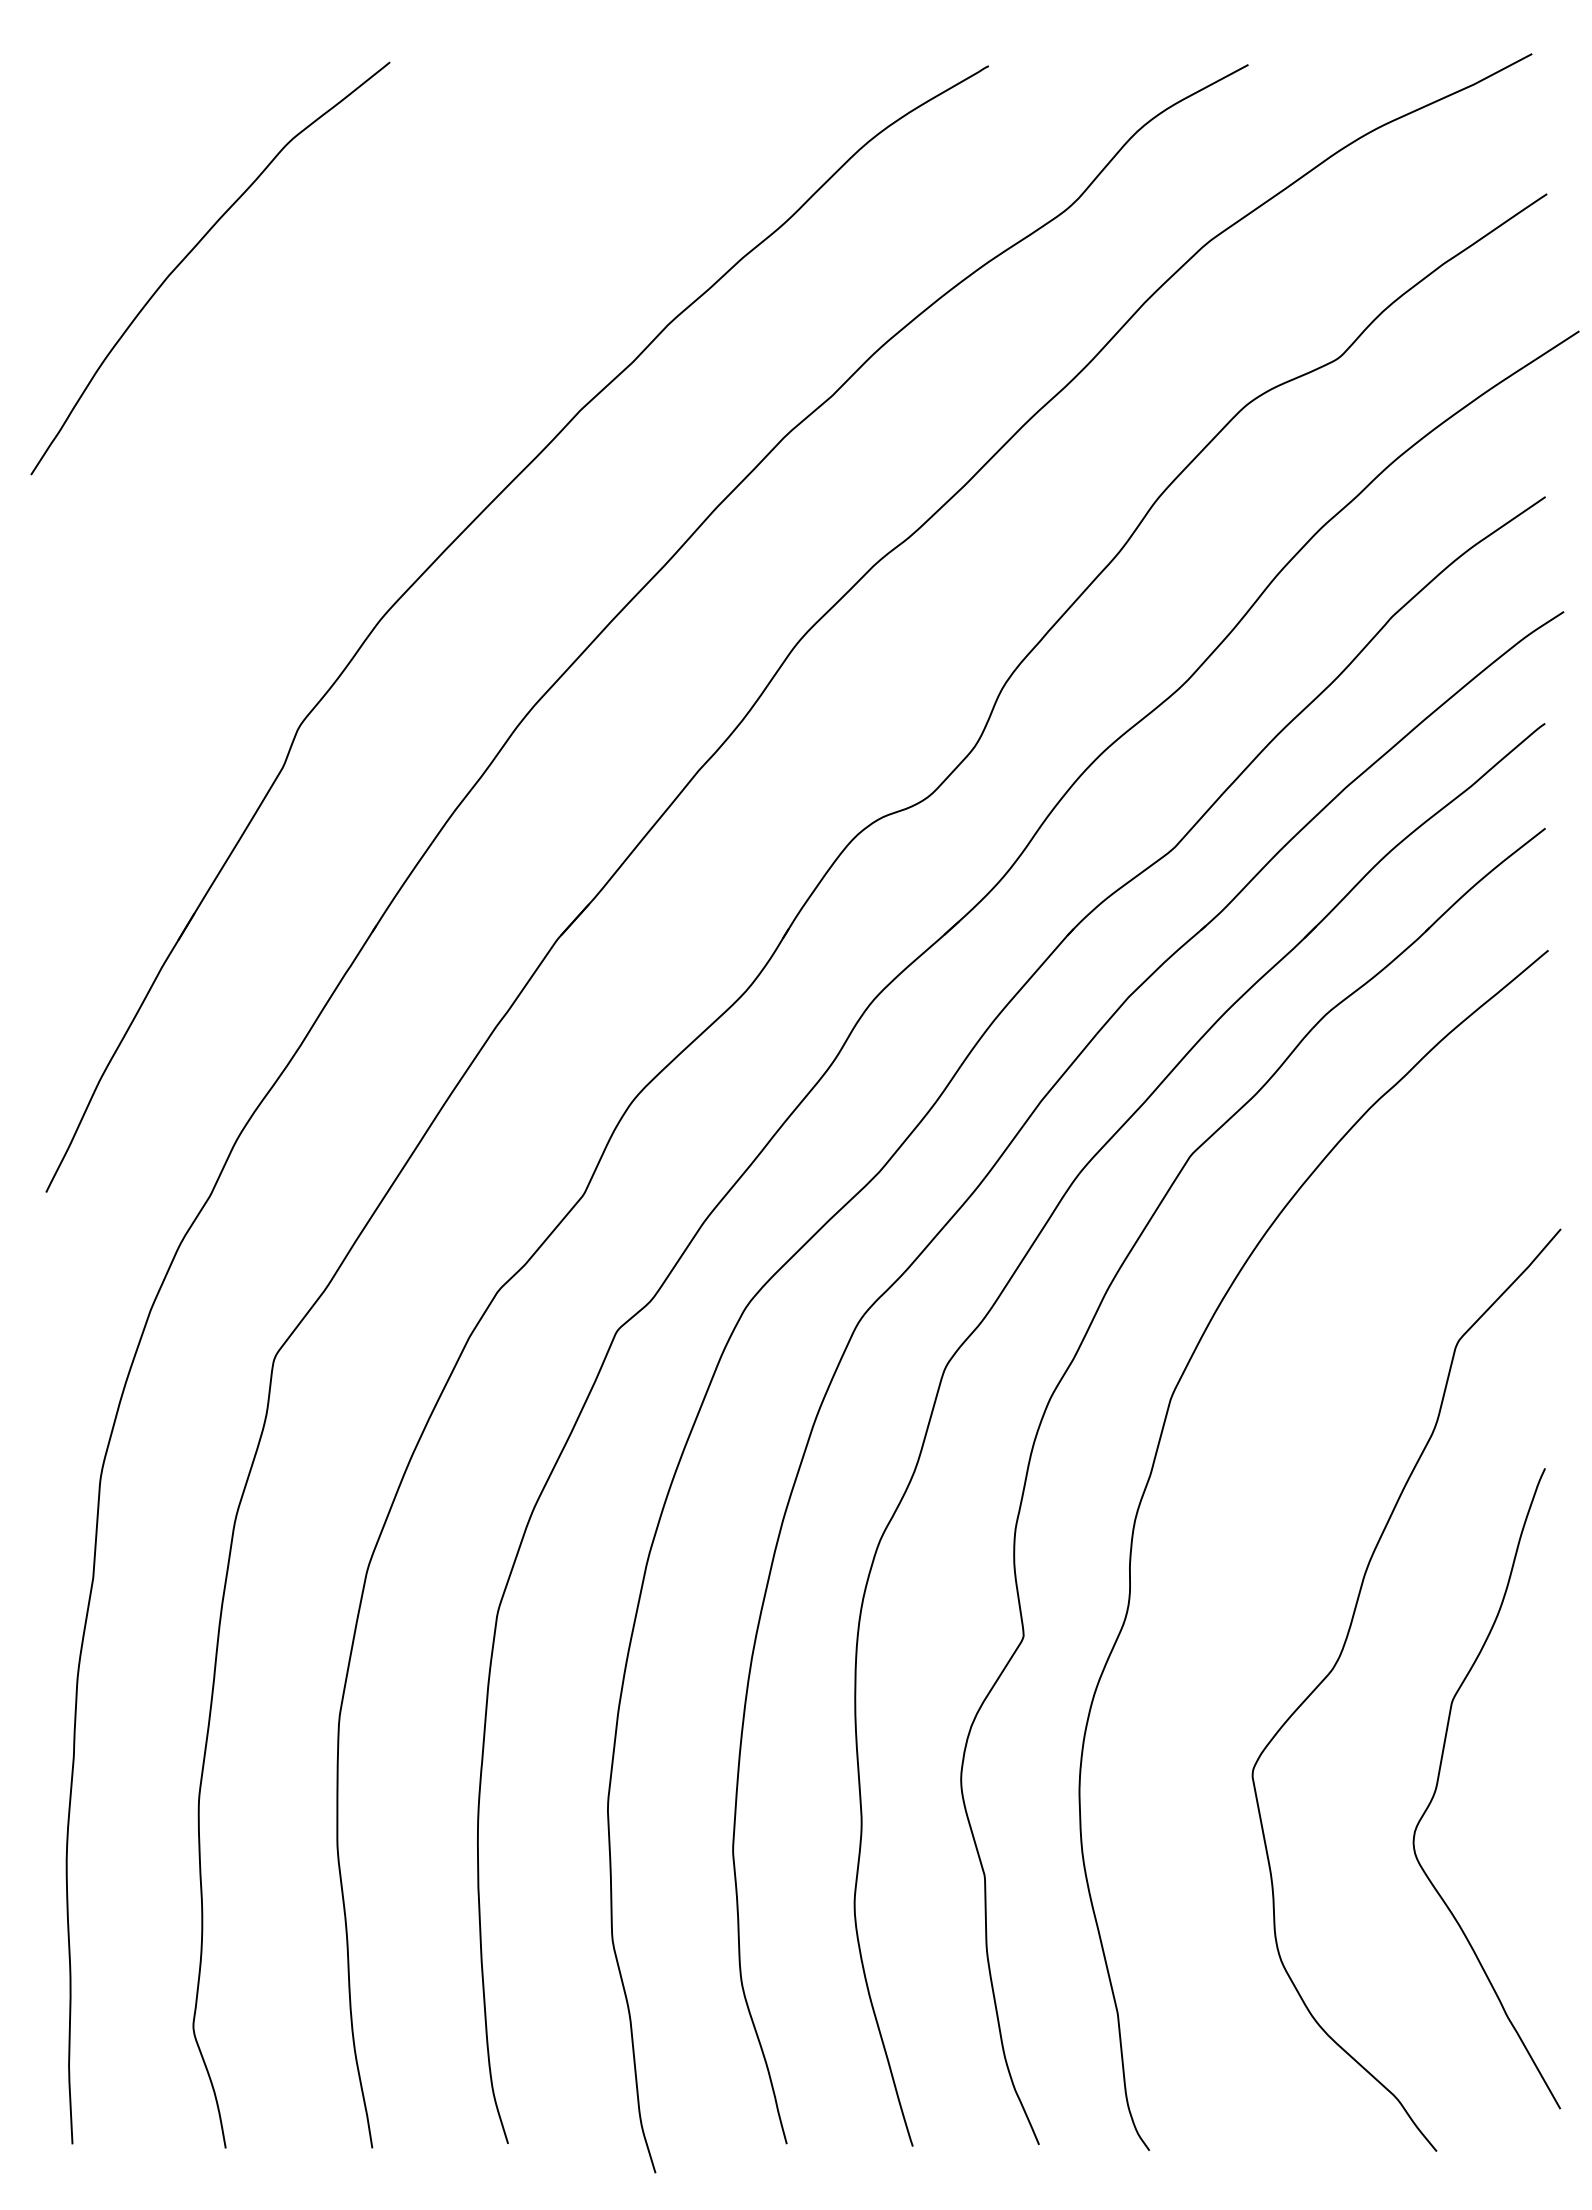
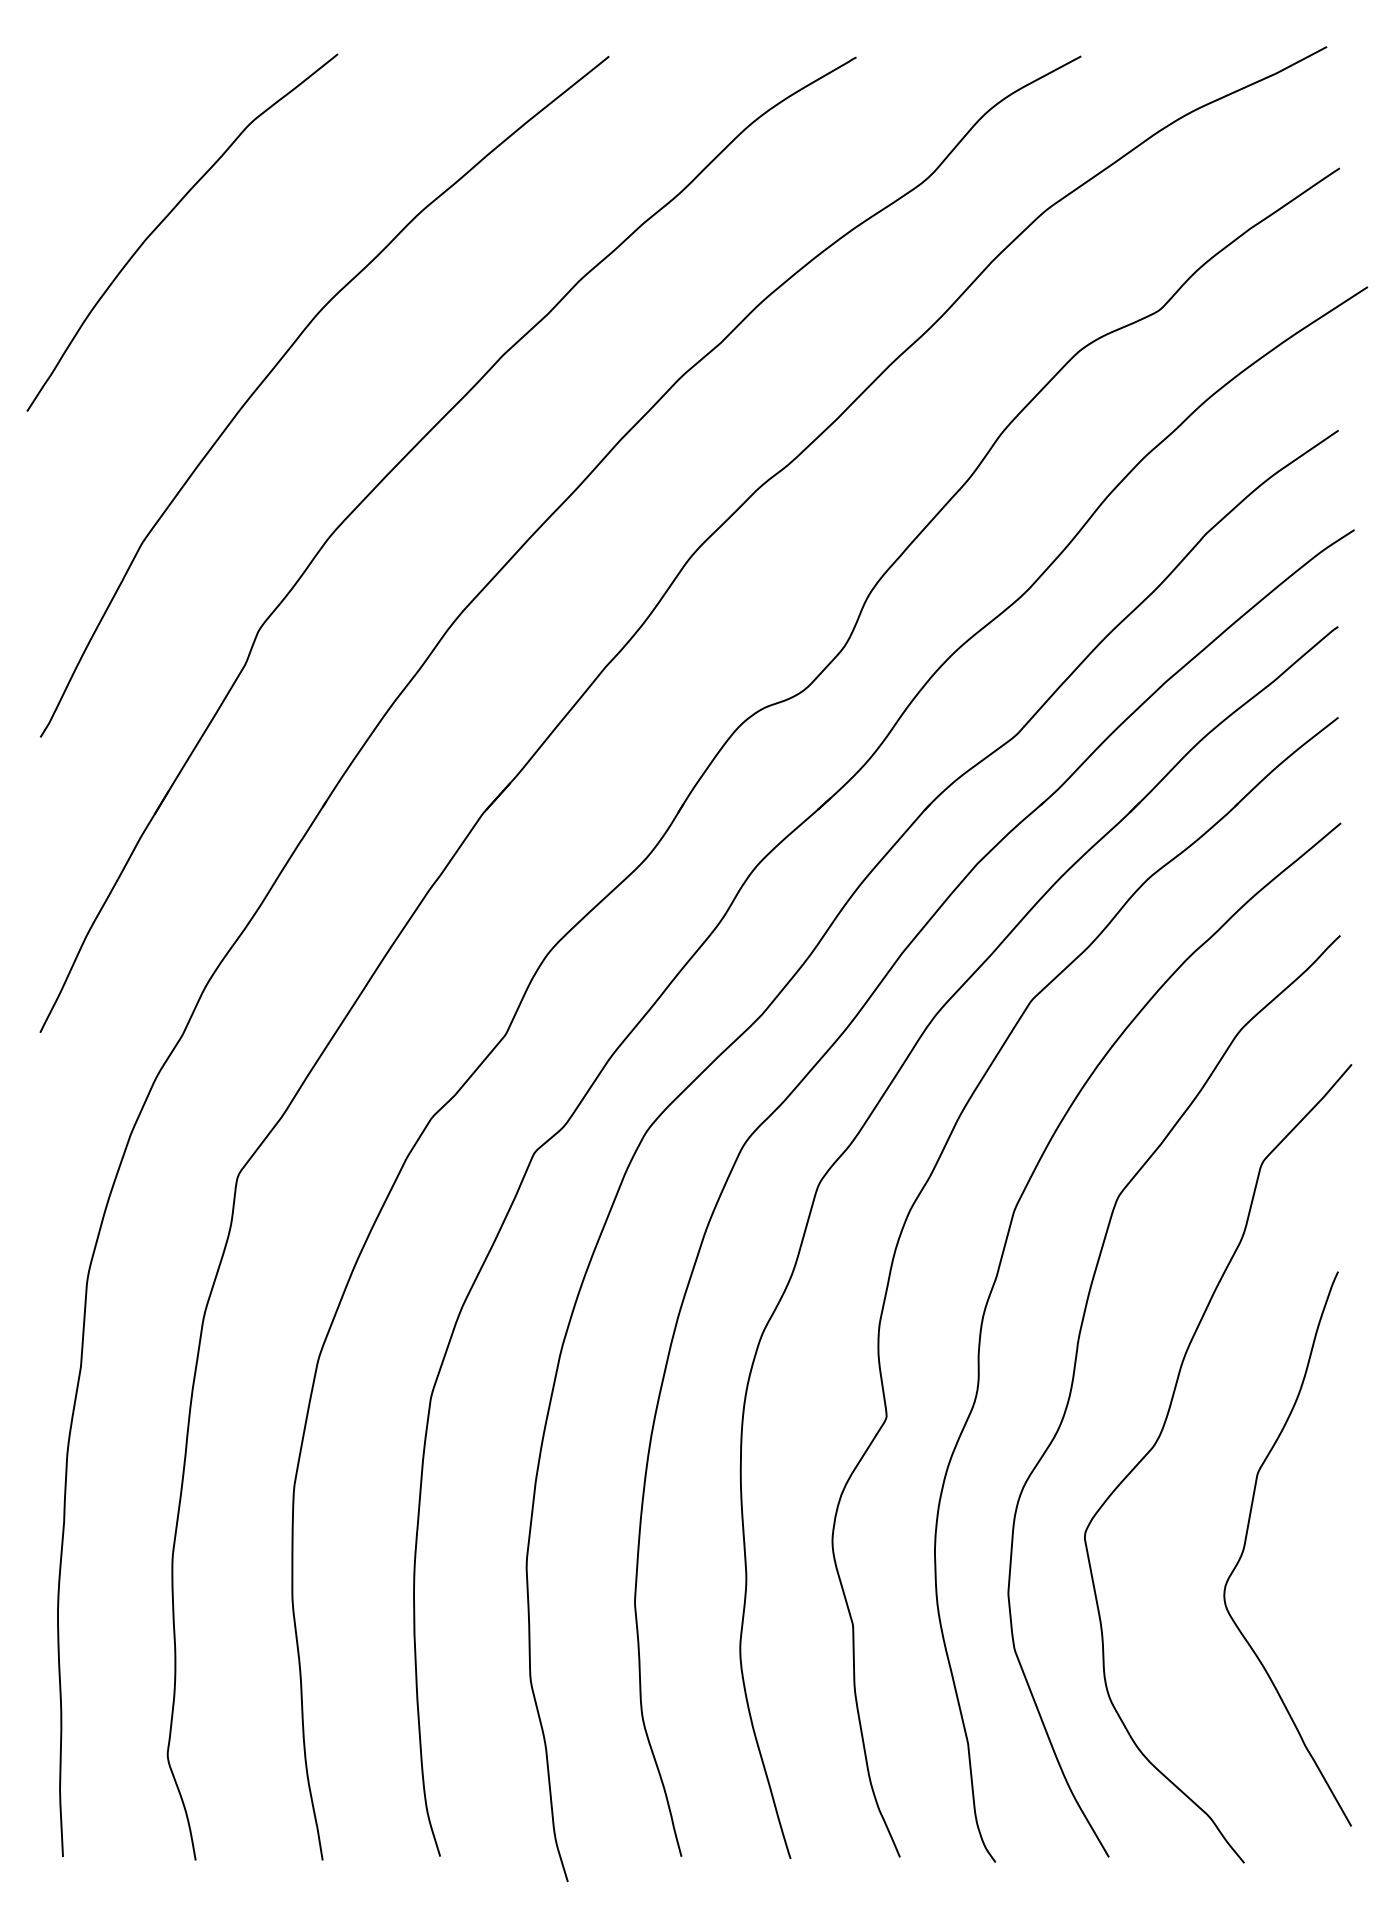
curve: (323, 417) -> (280, 361), added
curve: (1240, 1590) -> (1074, 1377), added

